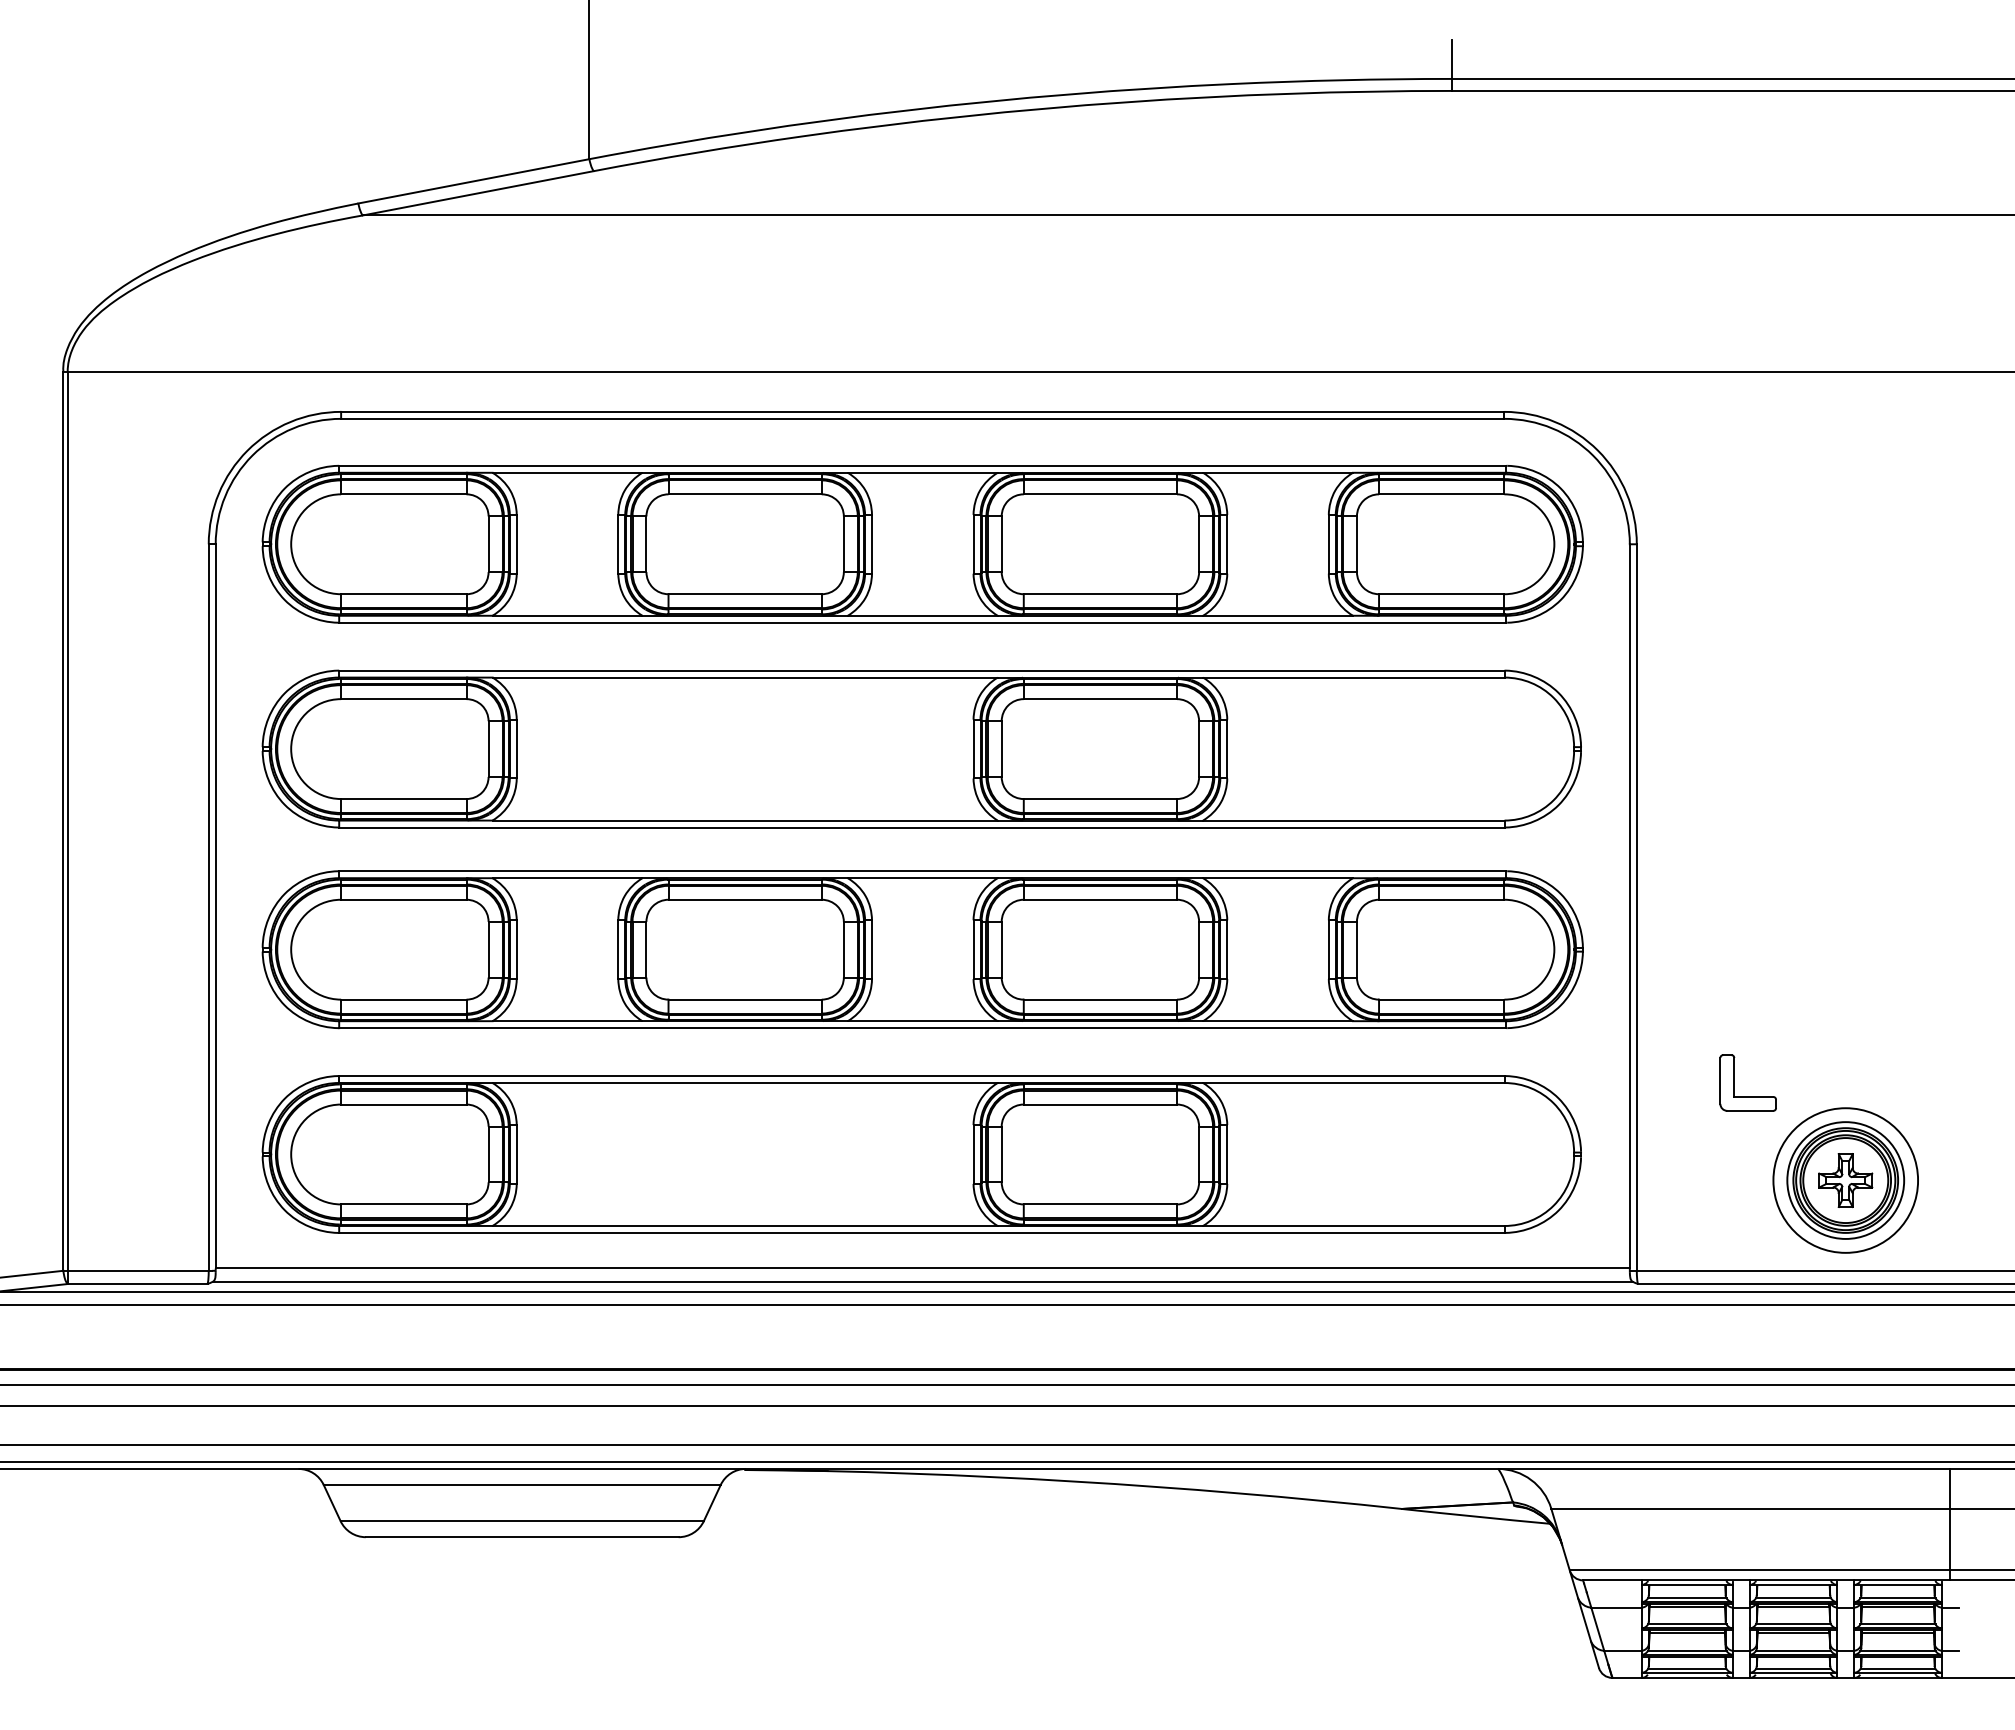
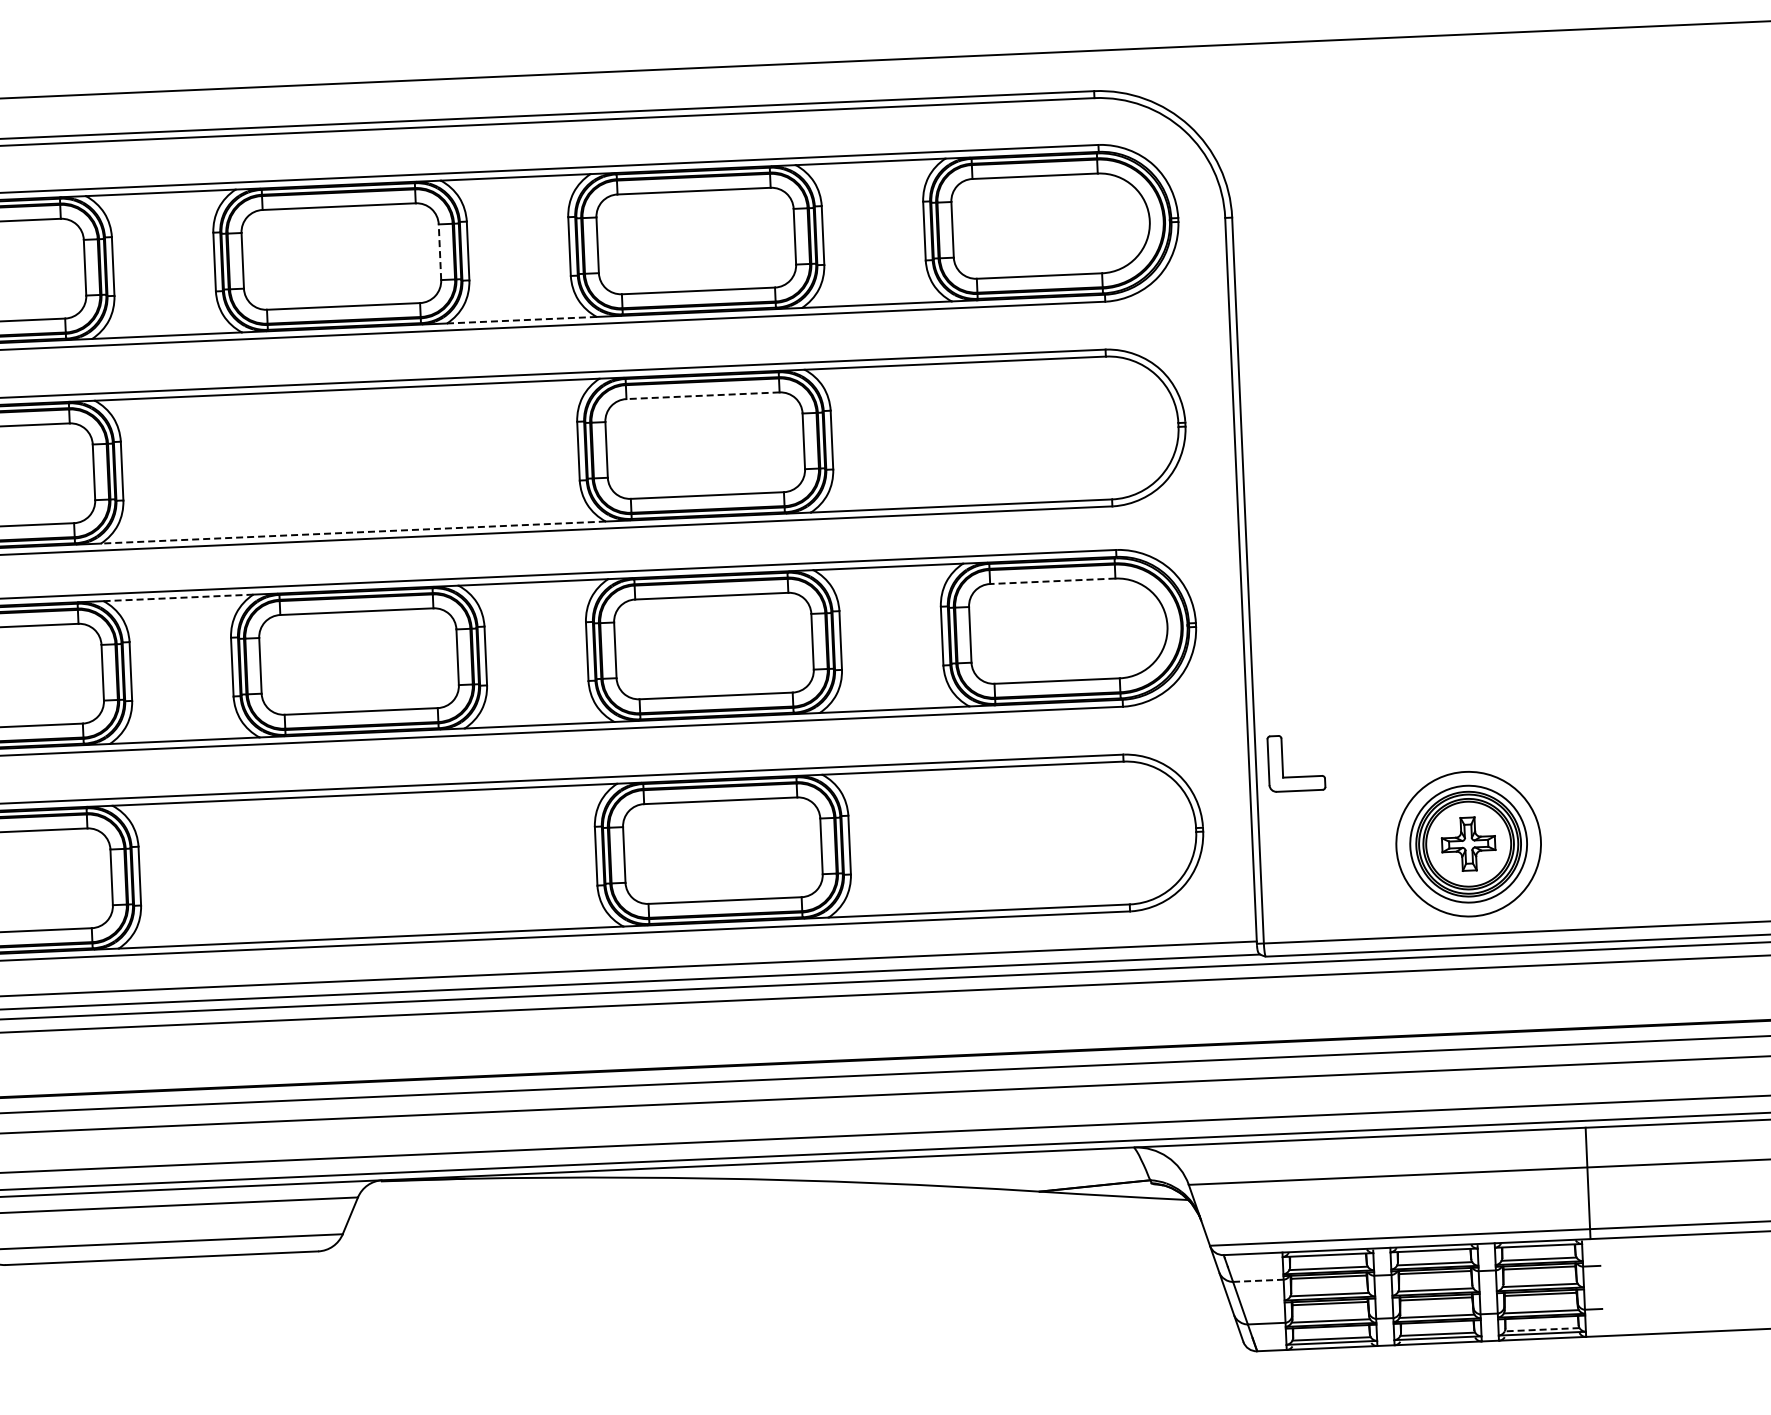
line: (843, 544) -> (439, 252), solid -> dashed
line: (922, 615) -> (521, 319), solid -> dashed
line: (1100, 699) -> (703, 396), solid -> dashed
line: (745, 820) -> (353, 532), solid -> dashed
line: (567, 878) -> (178, 598), solid -> dashed
line: (1441, 899) -> (1052, 581), solid -> dashed
part: (1734, 1082) -> (1282, 763), moved
line: (1617, 1607) -> (1259, 1280), solid -> dashed
line: (1897, 1668) -> (1541, 1329), solid -> dashed

